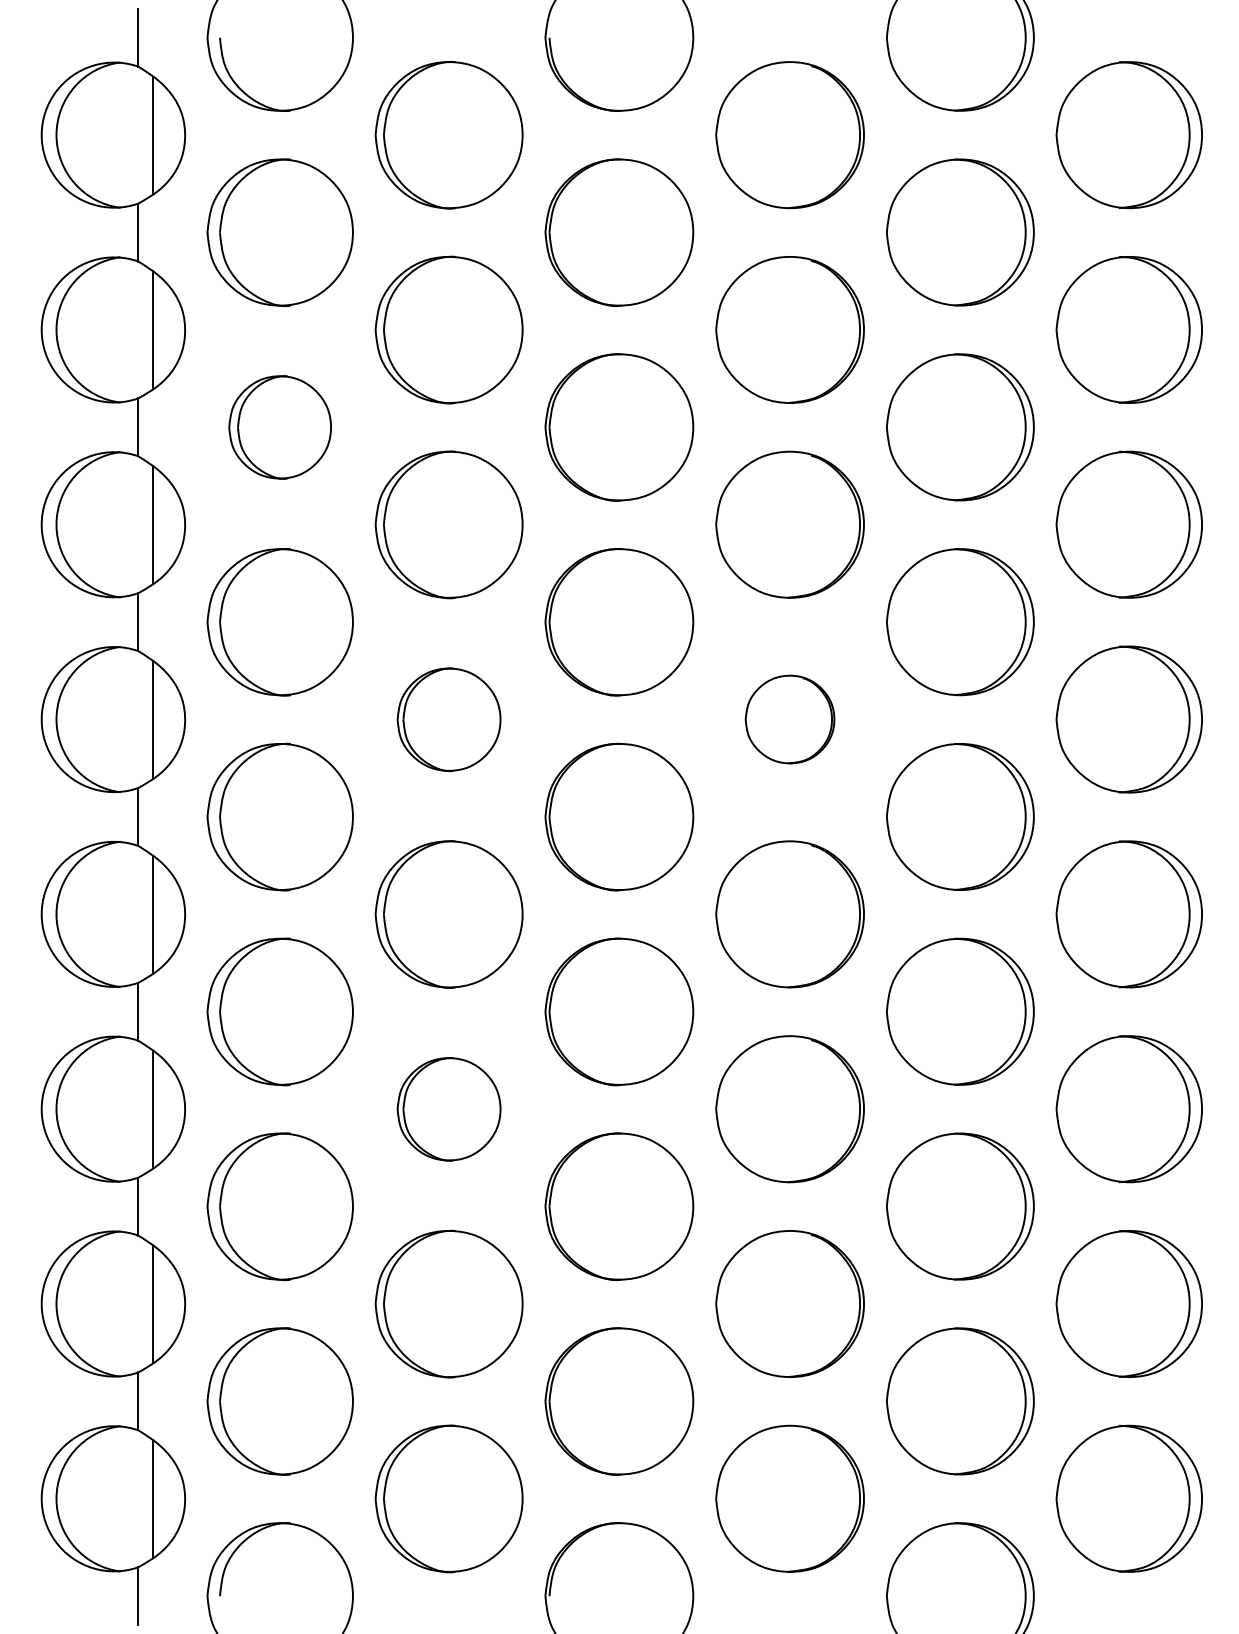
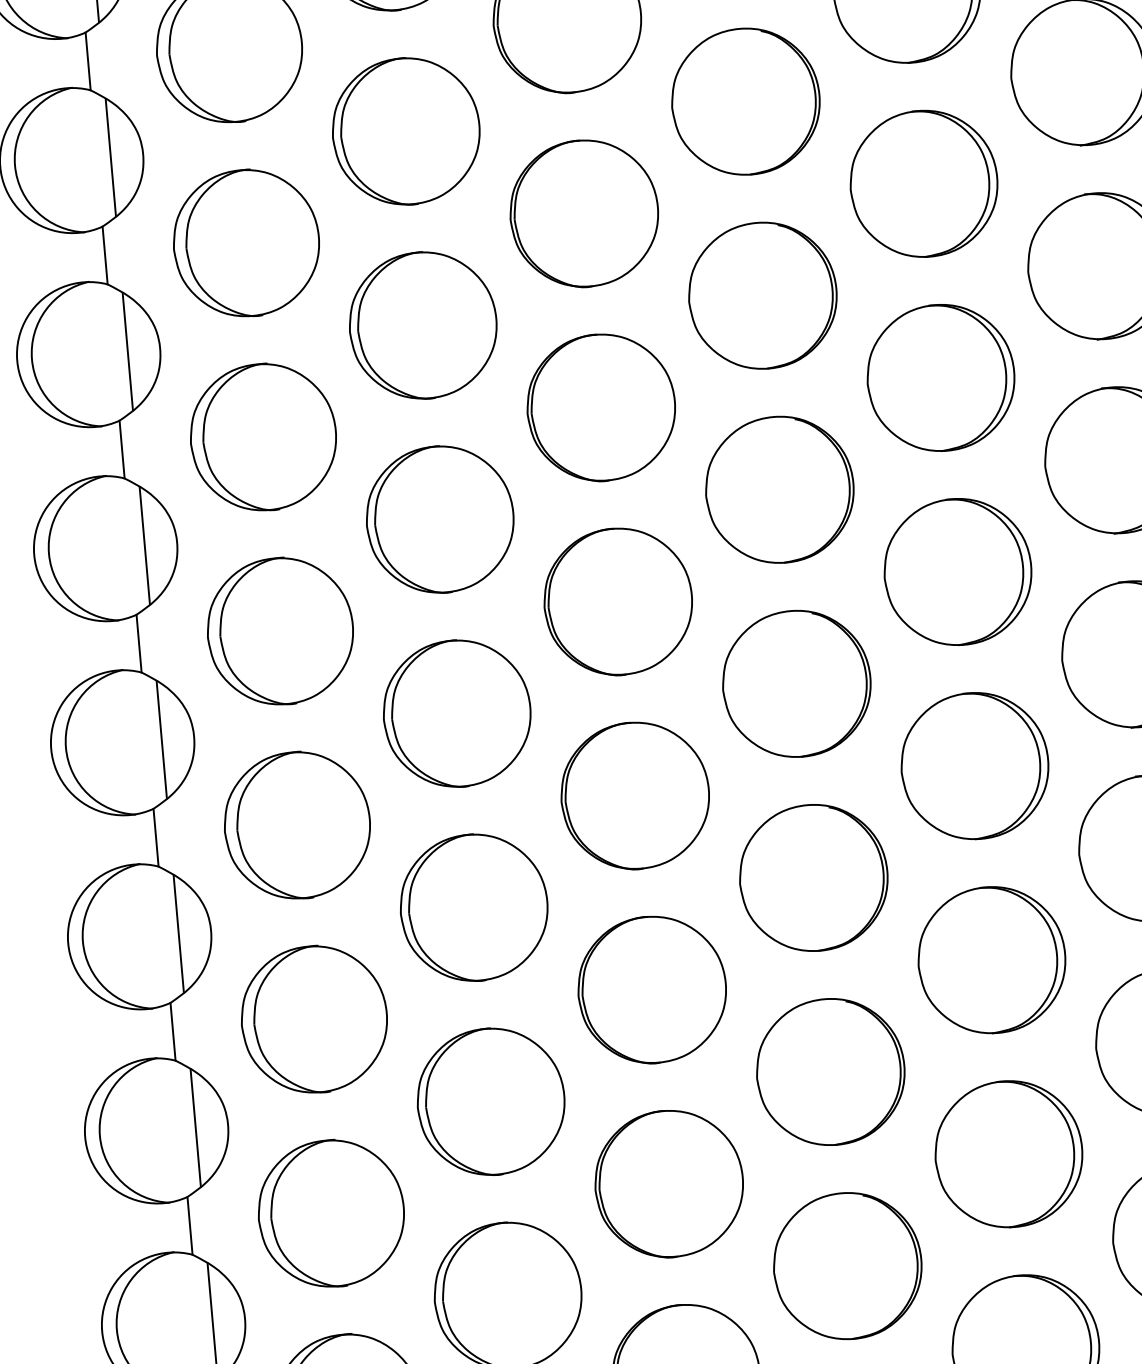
part: (279, 427) -> (245, 243), size x1.43
part: (448, 719) -> (439, 519), size x1.43
part: (789, 719) -> (779, 489), size x1.67
part: (448, 1109) -> (473, 908), size x1.43

